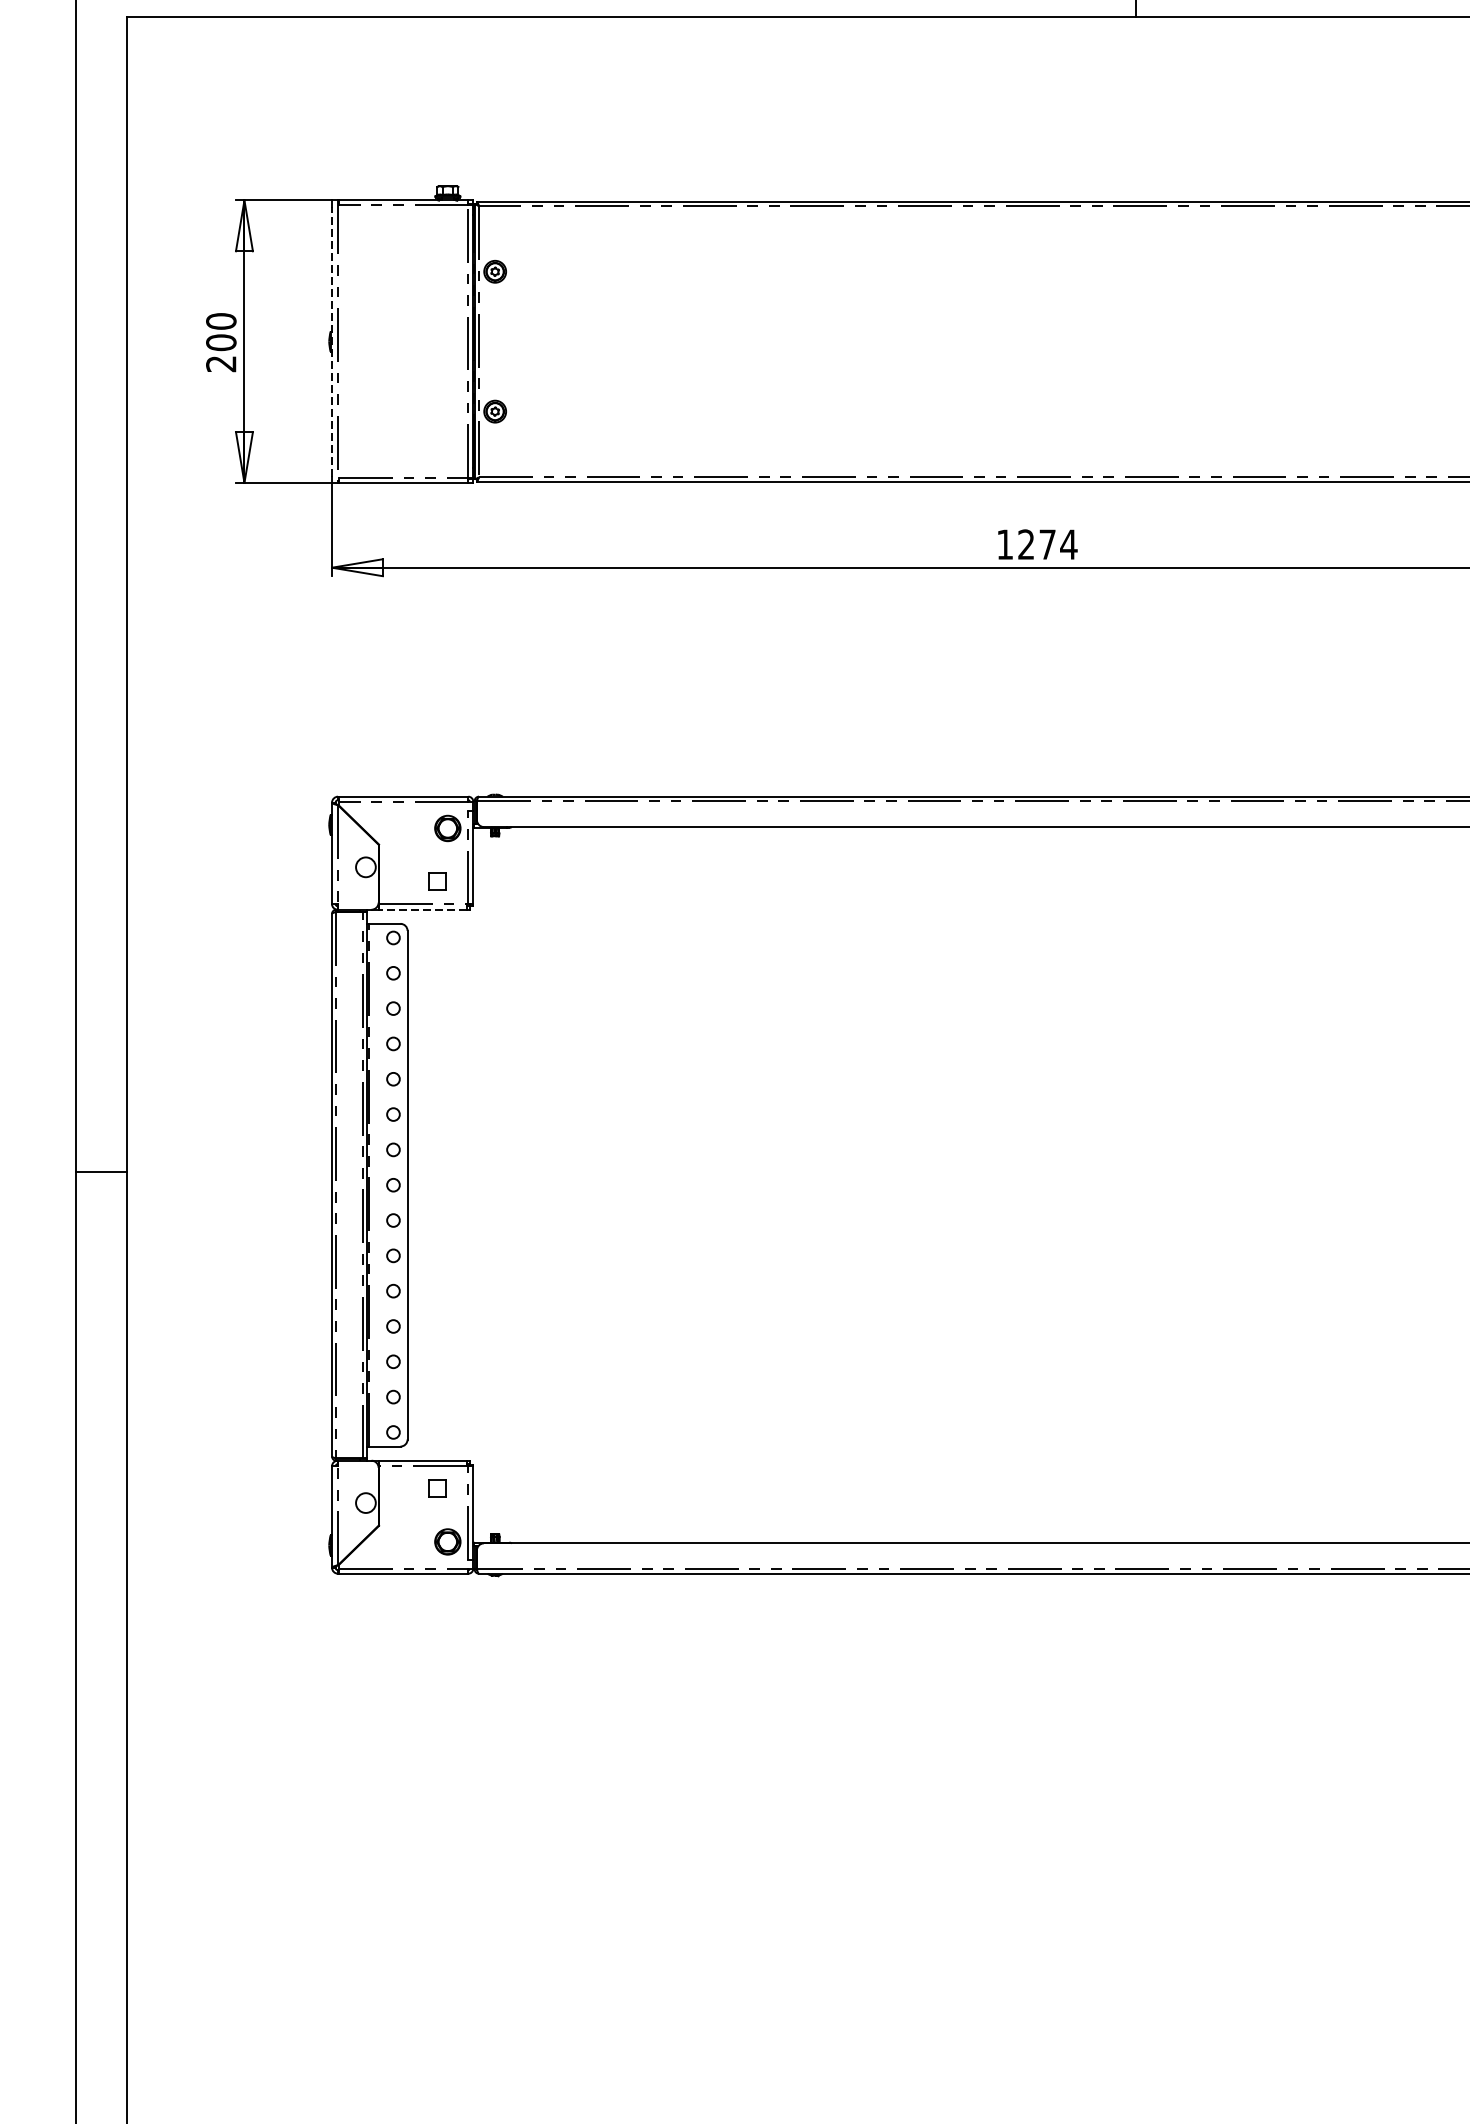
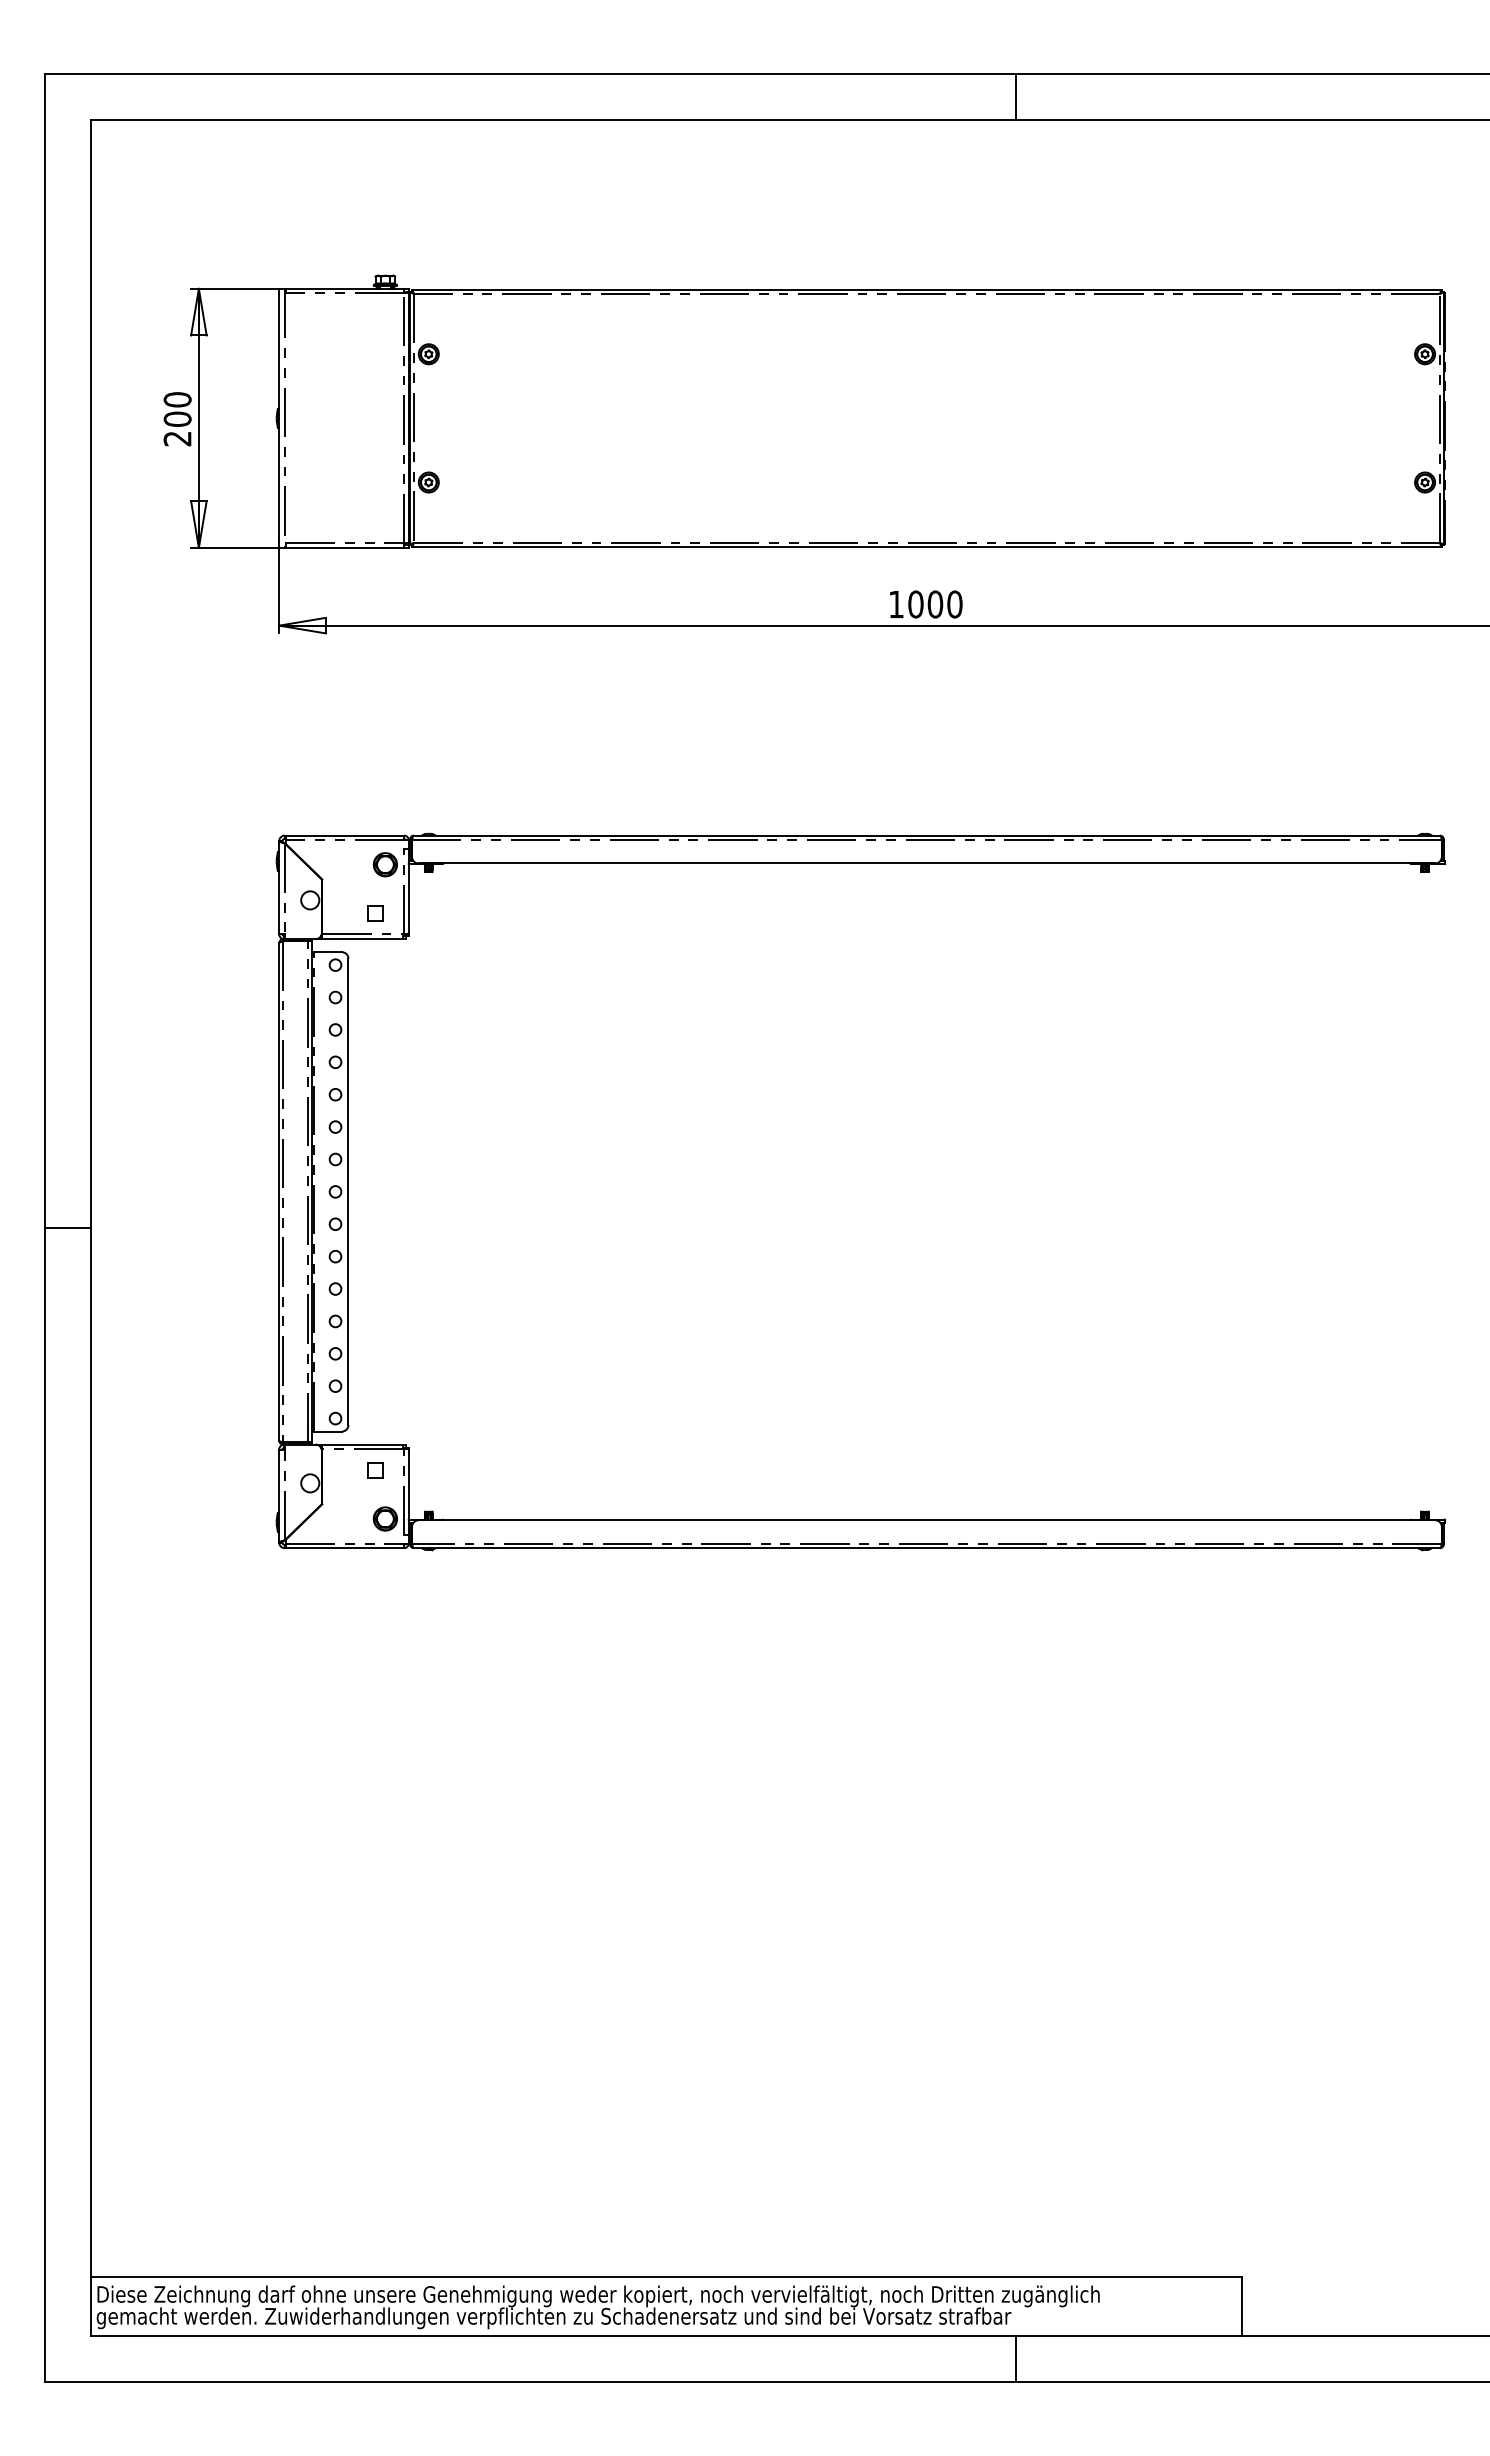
line: (332, 341) -> (279, 418), dashed -> solid
text: (1047, 544) -> (935, 604), 1274 -> 1000
line: (422, 909) -> (362, 939), dashed -> solid
line: (101, 1172) -> (67, 1228), moved

